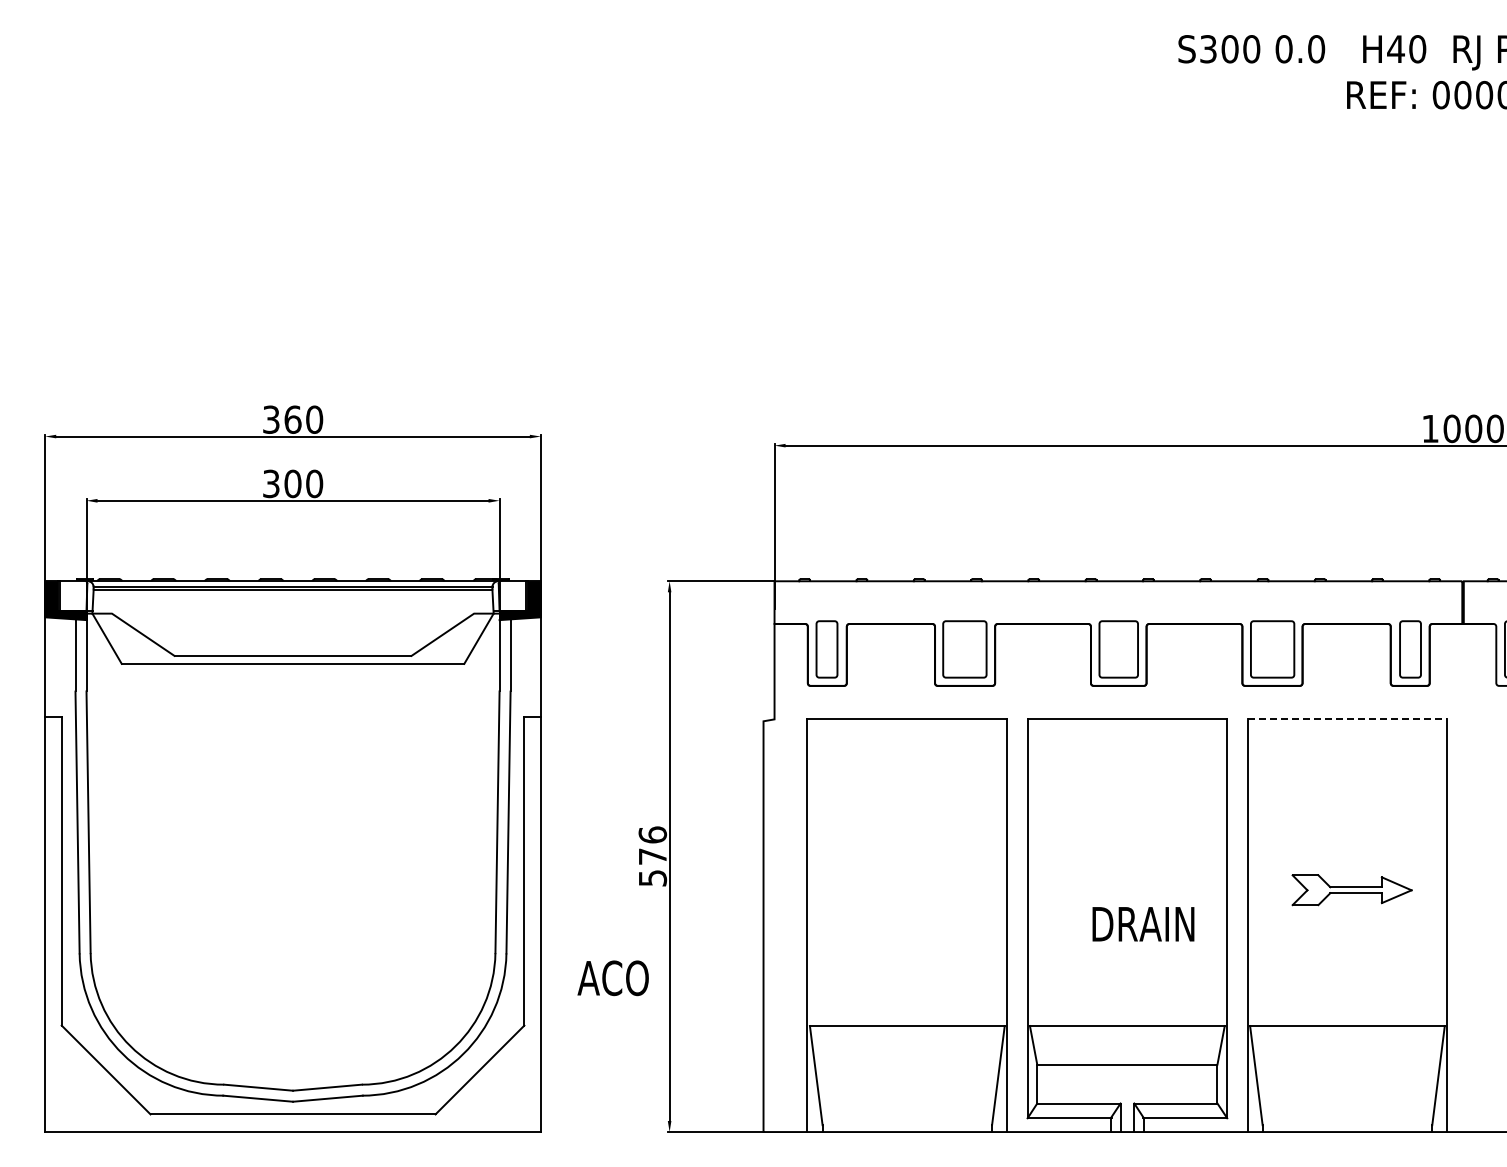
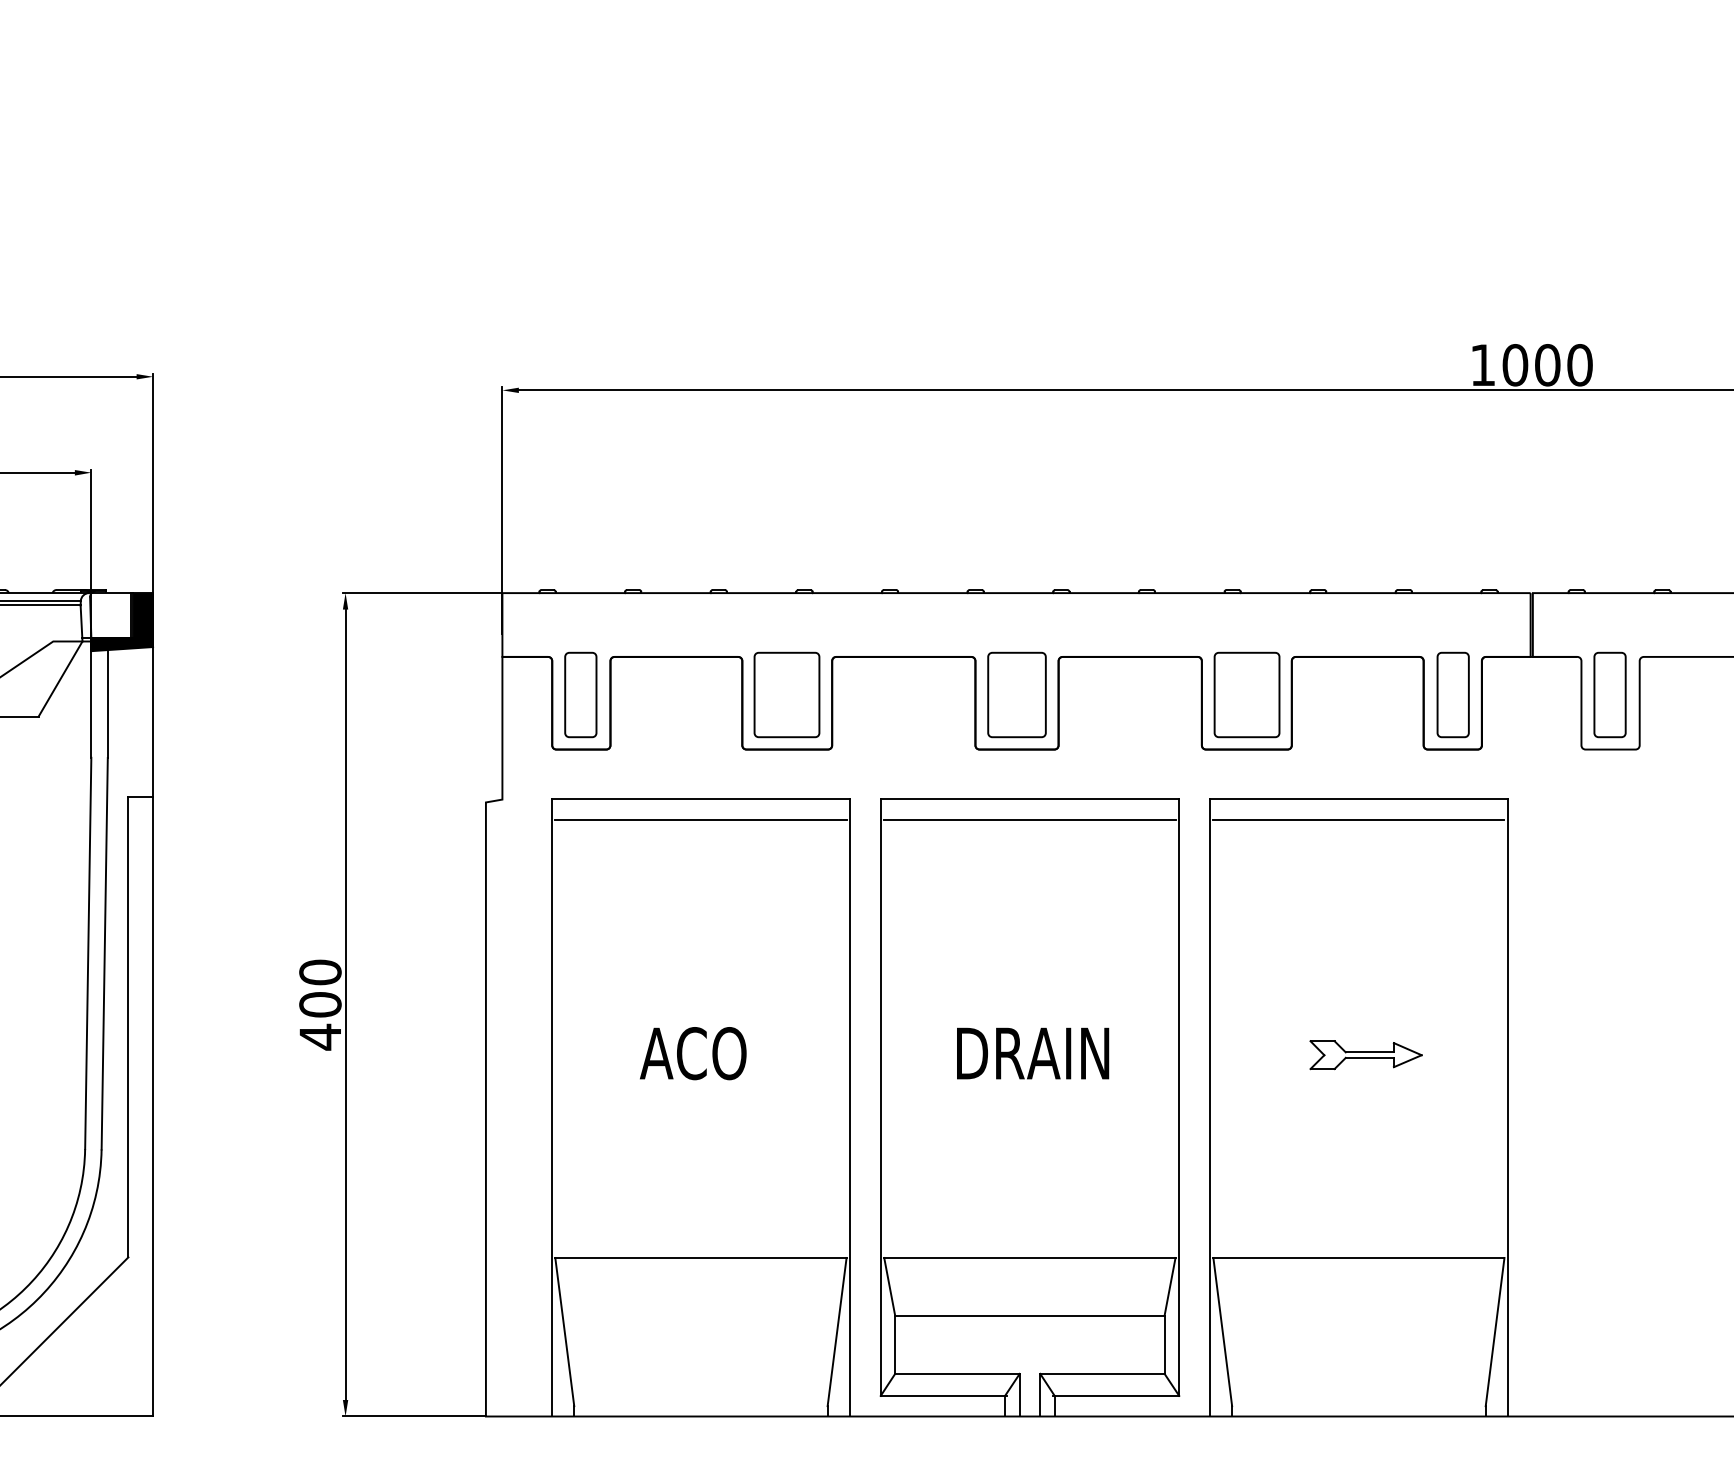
line: (1347, 718) -> (1358, 798), dashed -> solid
line: (906, 732) -> (699, 819), added
line: (1126, 732) -> (1028, 819), added
line: (1347, 732) -> (1358, 819), added
text: (652, 856) -> (319, 1004), 576 -> 400
part: (1352, 890) -> (1366, 1055), size x0.62
text: (1143, 924) -> (1033, 1053), moved
text: (612, 978) -> (692, 1053), moved

